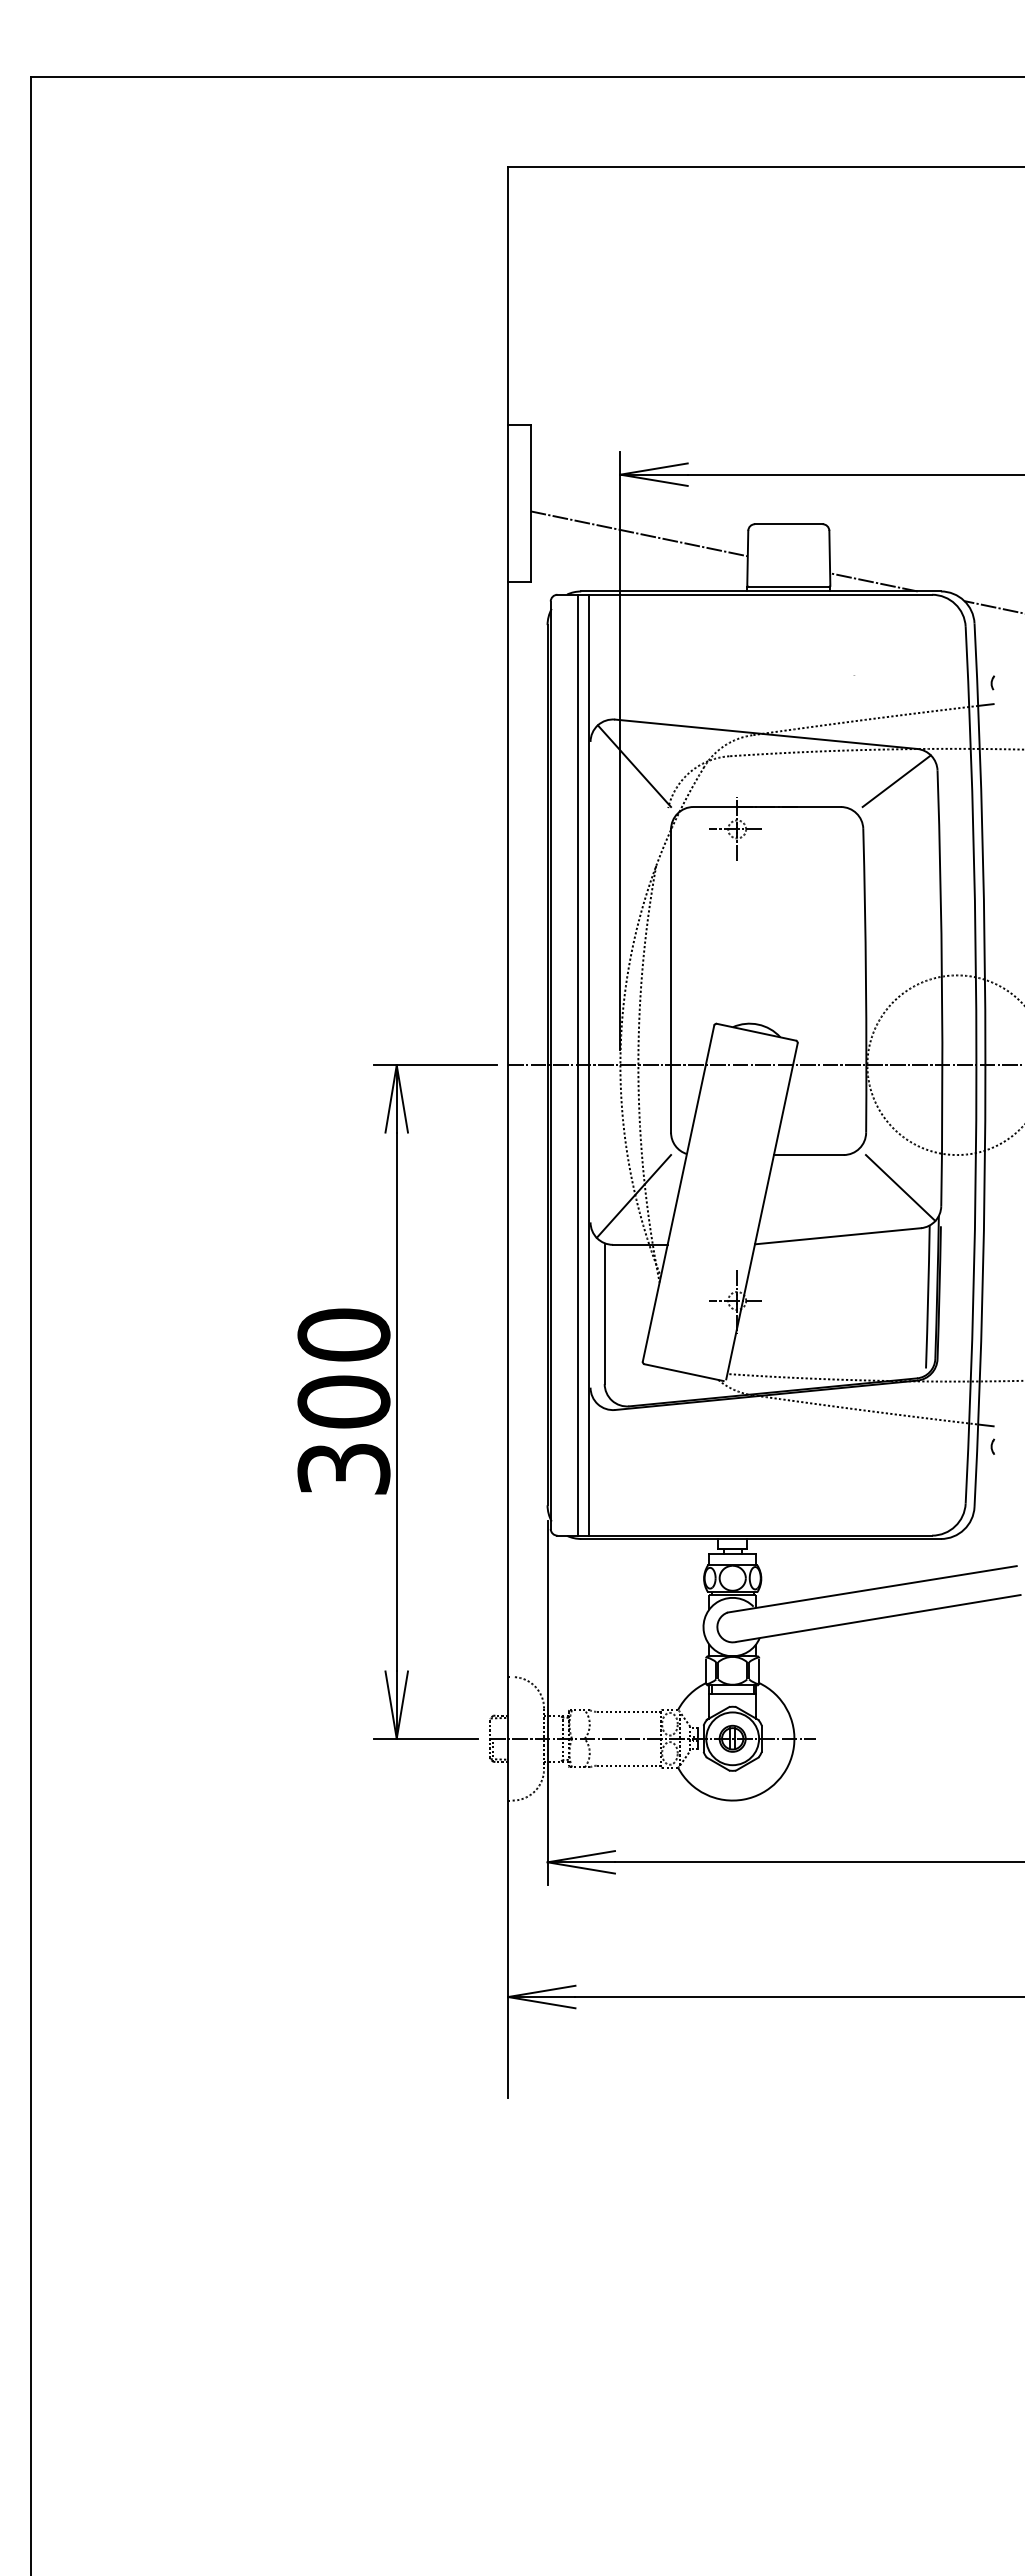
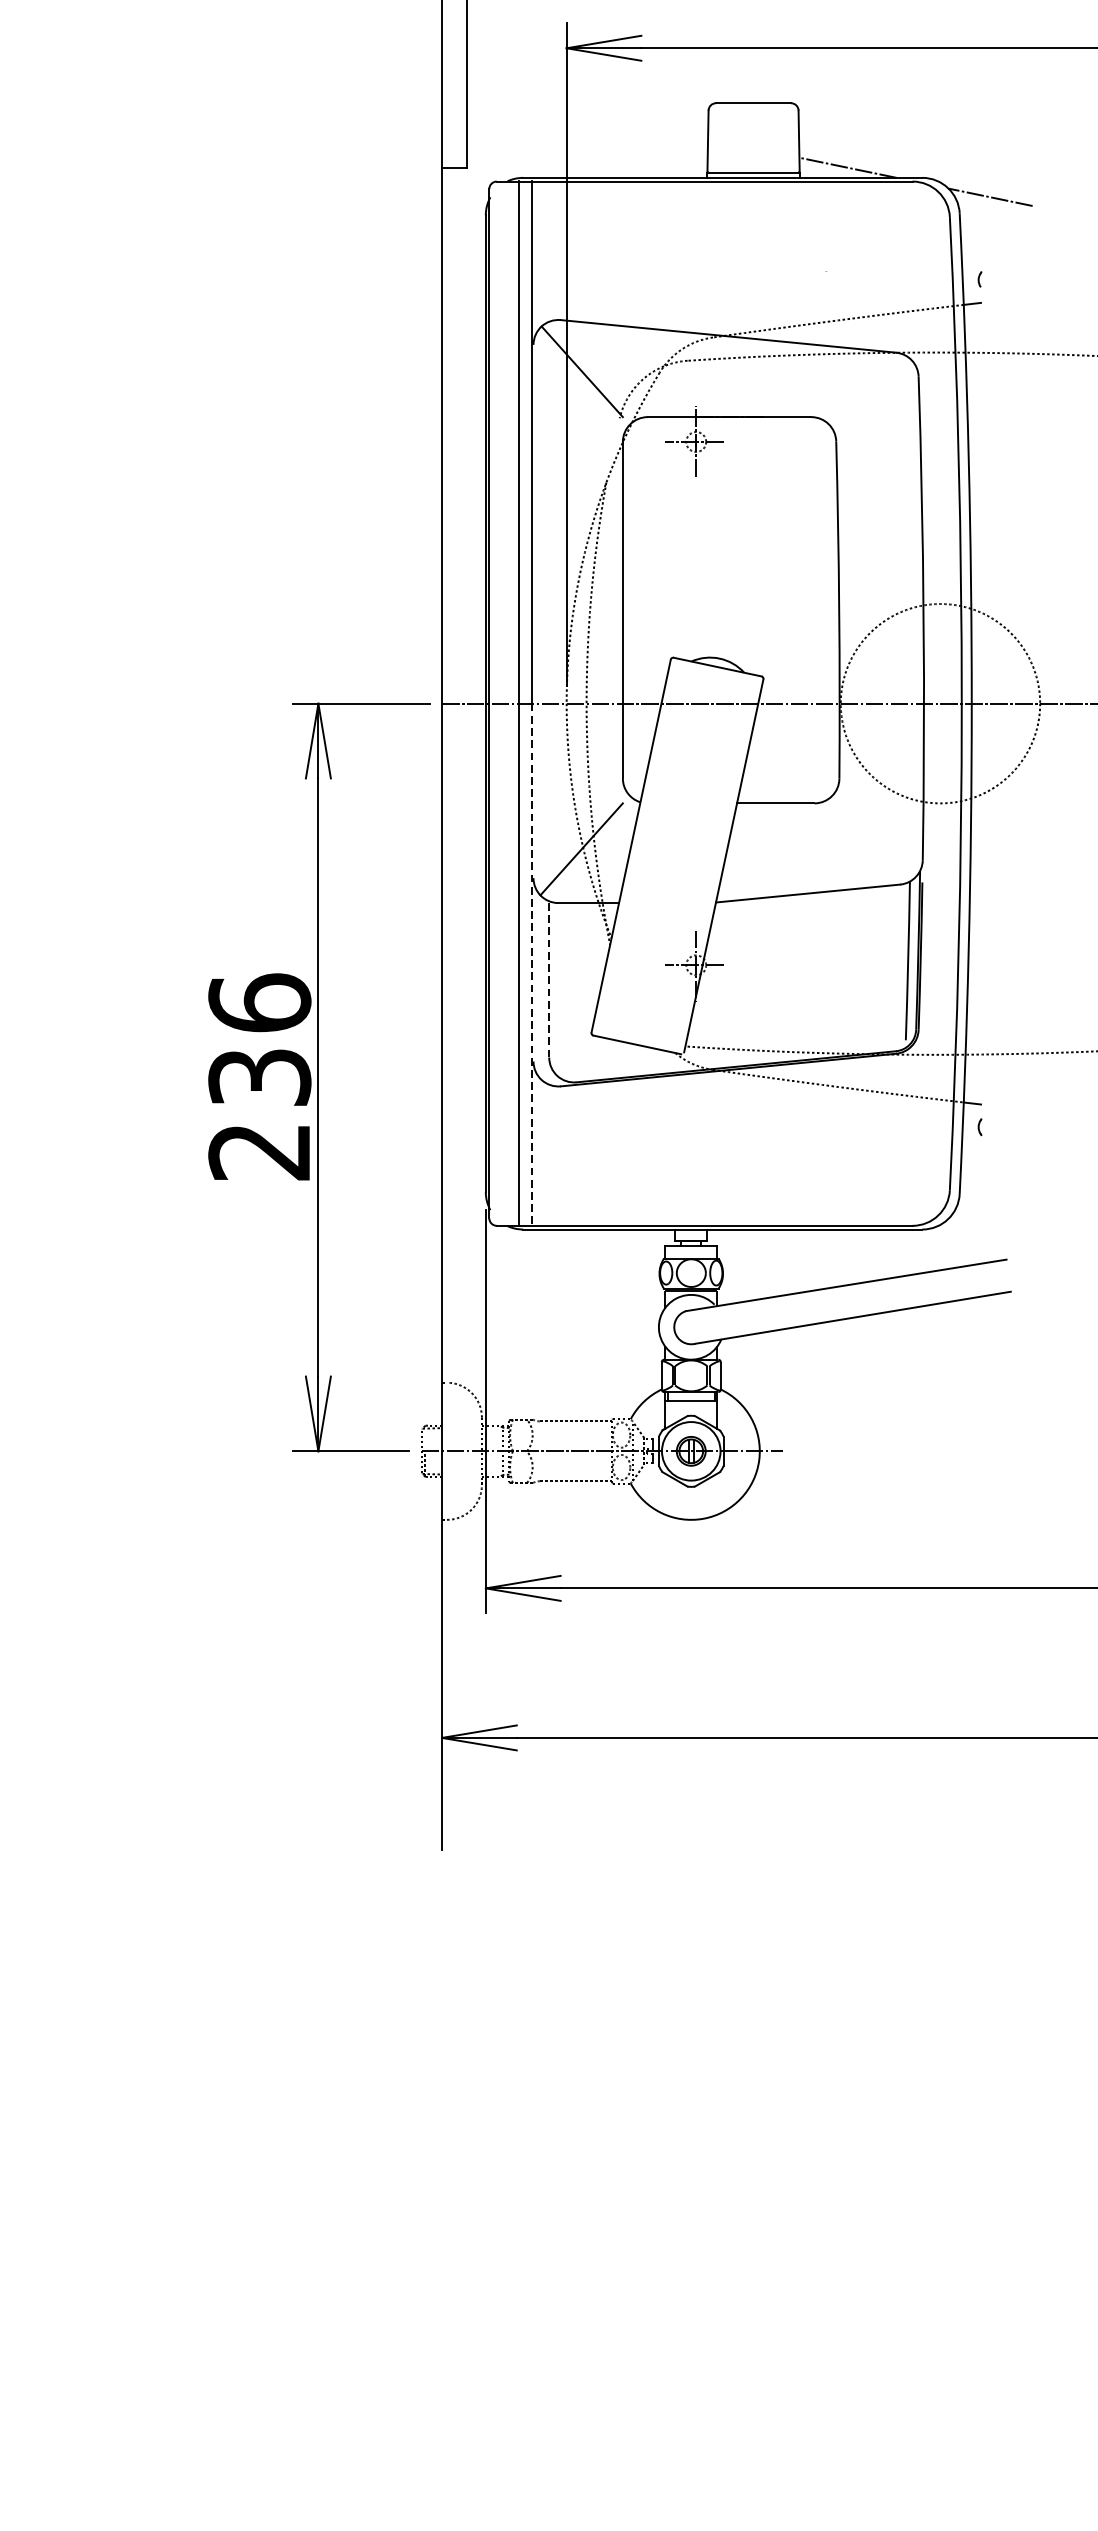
line: (638, 533) -> (586, 113), removed
line: (896, 781) -> (873, 388), removed
line: (900, 1188) -> (877, 840), removed
line: (588, 1301) -> (531, 965), solid -> dashed
line: (604, 1314) -> (549, 980), solid -> dashed
text: (343, 1401) -> (259, 1076), 300 -> 236

